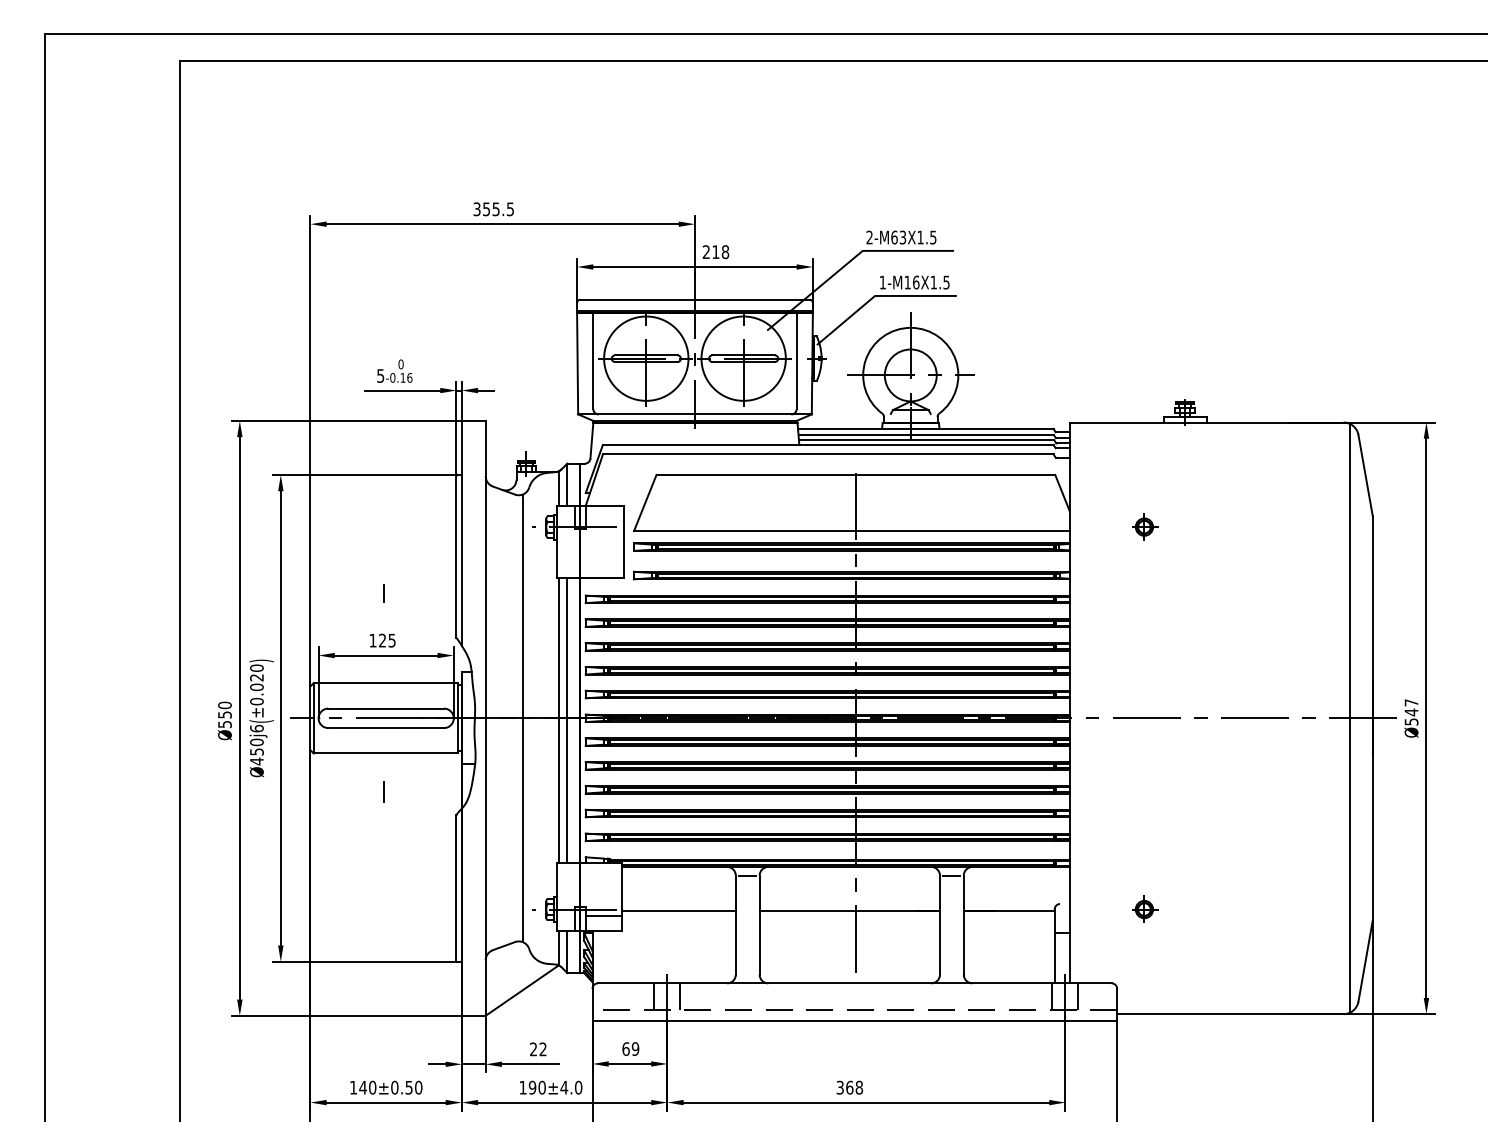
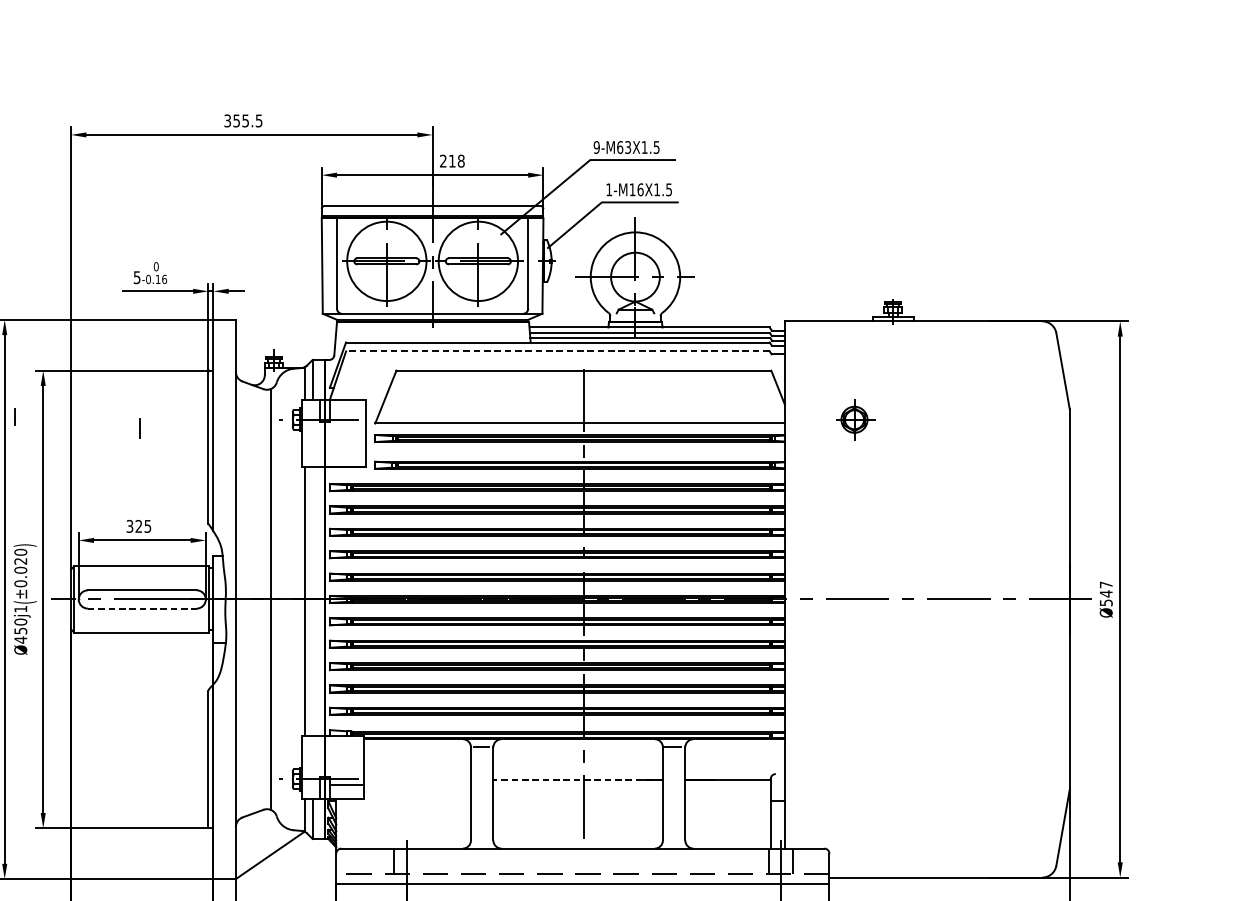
text: (869, 237) -> (596, 147), 2-M63X1.5 -> 9-M63X1.5
line: (827, 454) -> (557, 351), solid -> dashed
part: (1145, 526) -> (856, 419), size x1.6
line: (383, 593) -> (13, 417), moved
text: (372, 640) -> (129, 526), 125 -> 325
line: (1349, 717) -> (1047, 598), removed
line: (567, 720) -> (312, 601), removed
text: (256, 728) -> (20, 609), j6 -> j1
line: (386, 728) -> (142, 609), solid -> dashed
line: (383, 791) -> (139, 427), moved
part: (1145, 908) -> (856, 778), removed
line: (678, 910) -> (417, 780), removed
line: (849, 910) -> (577, 780), solid -> dashed
line: (680, 996) -> (418, 860), removed

